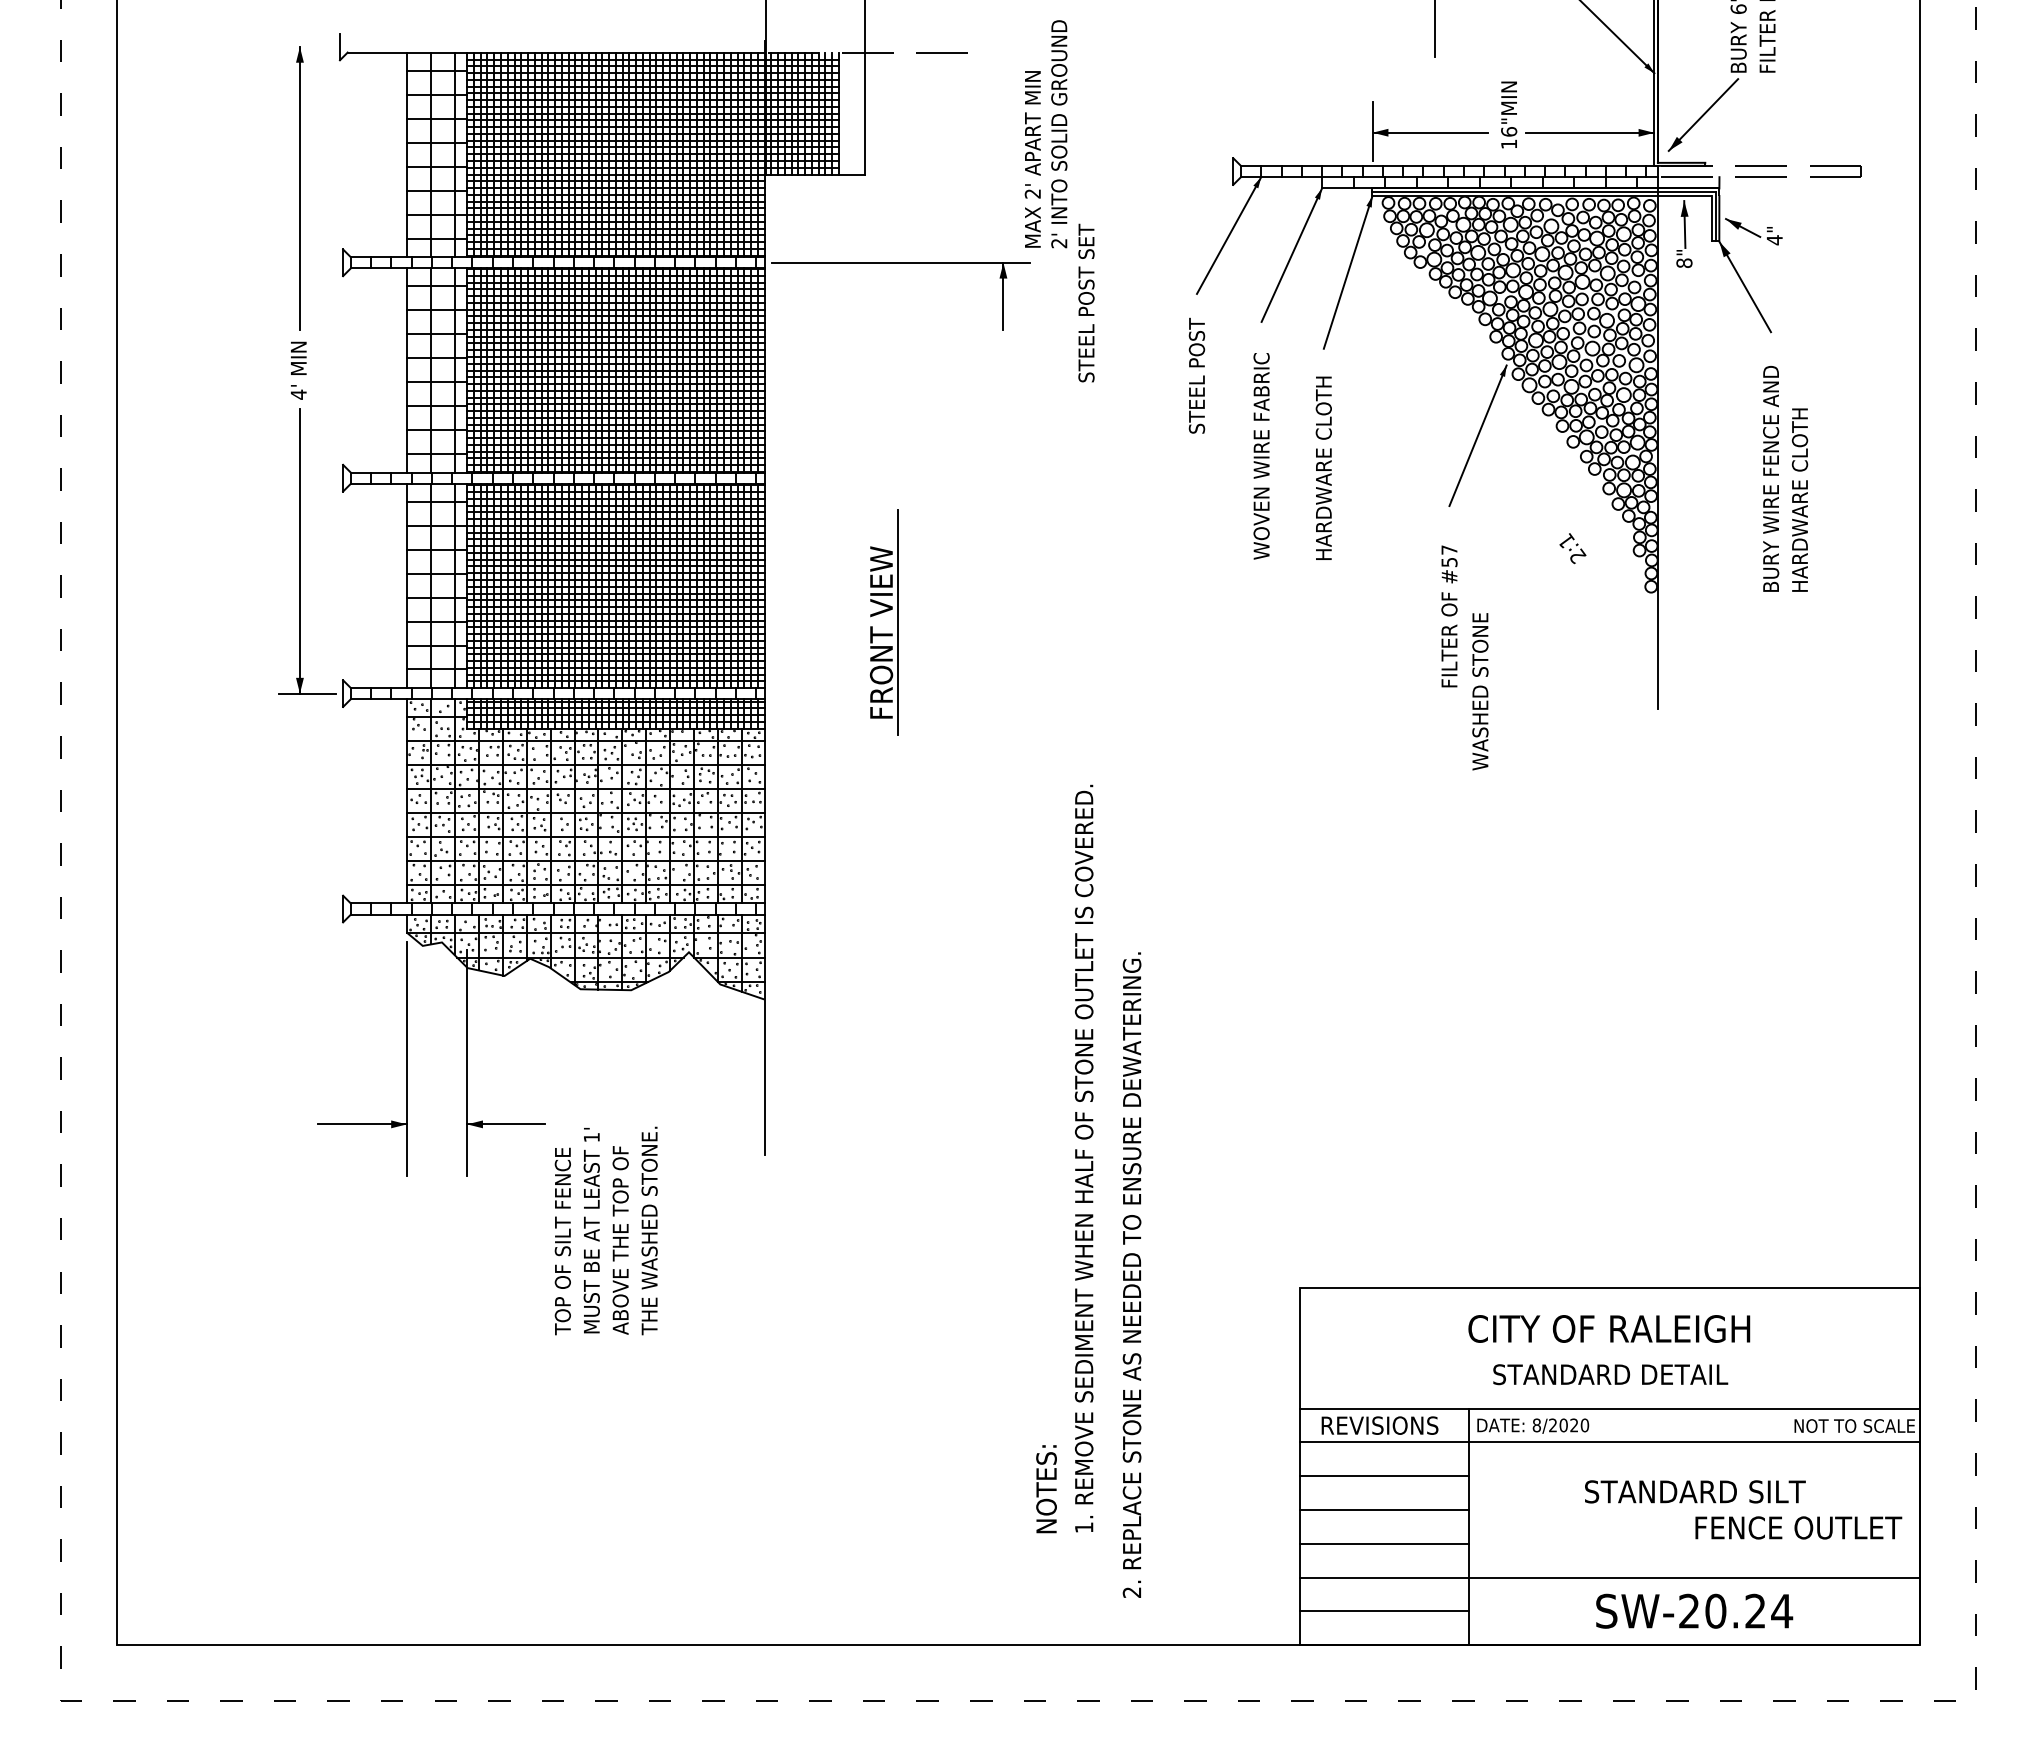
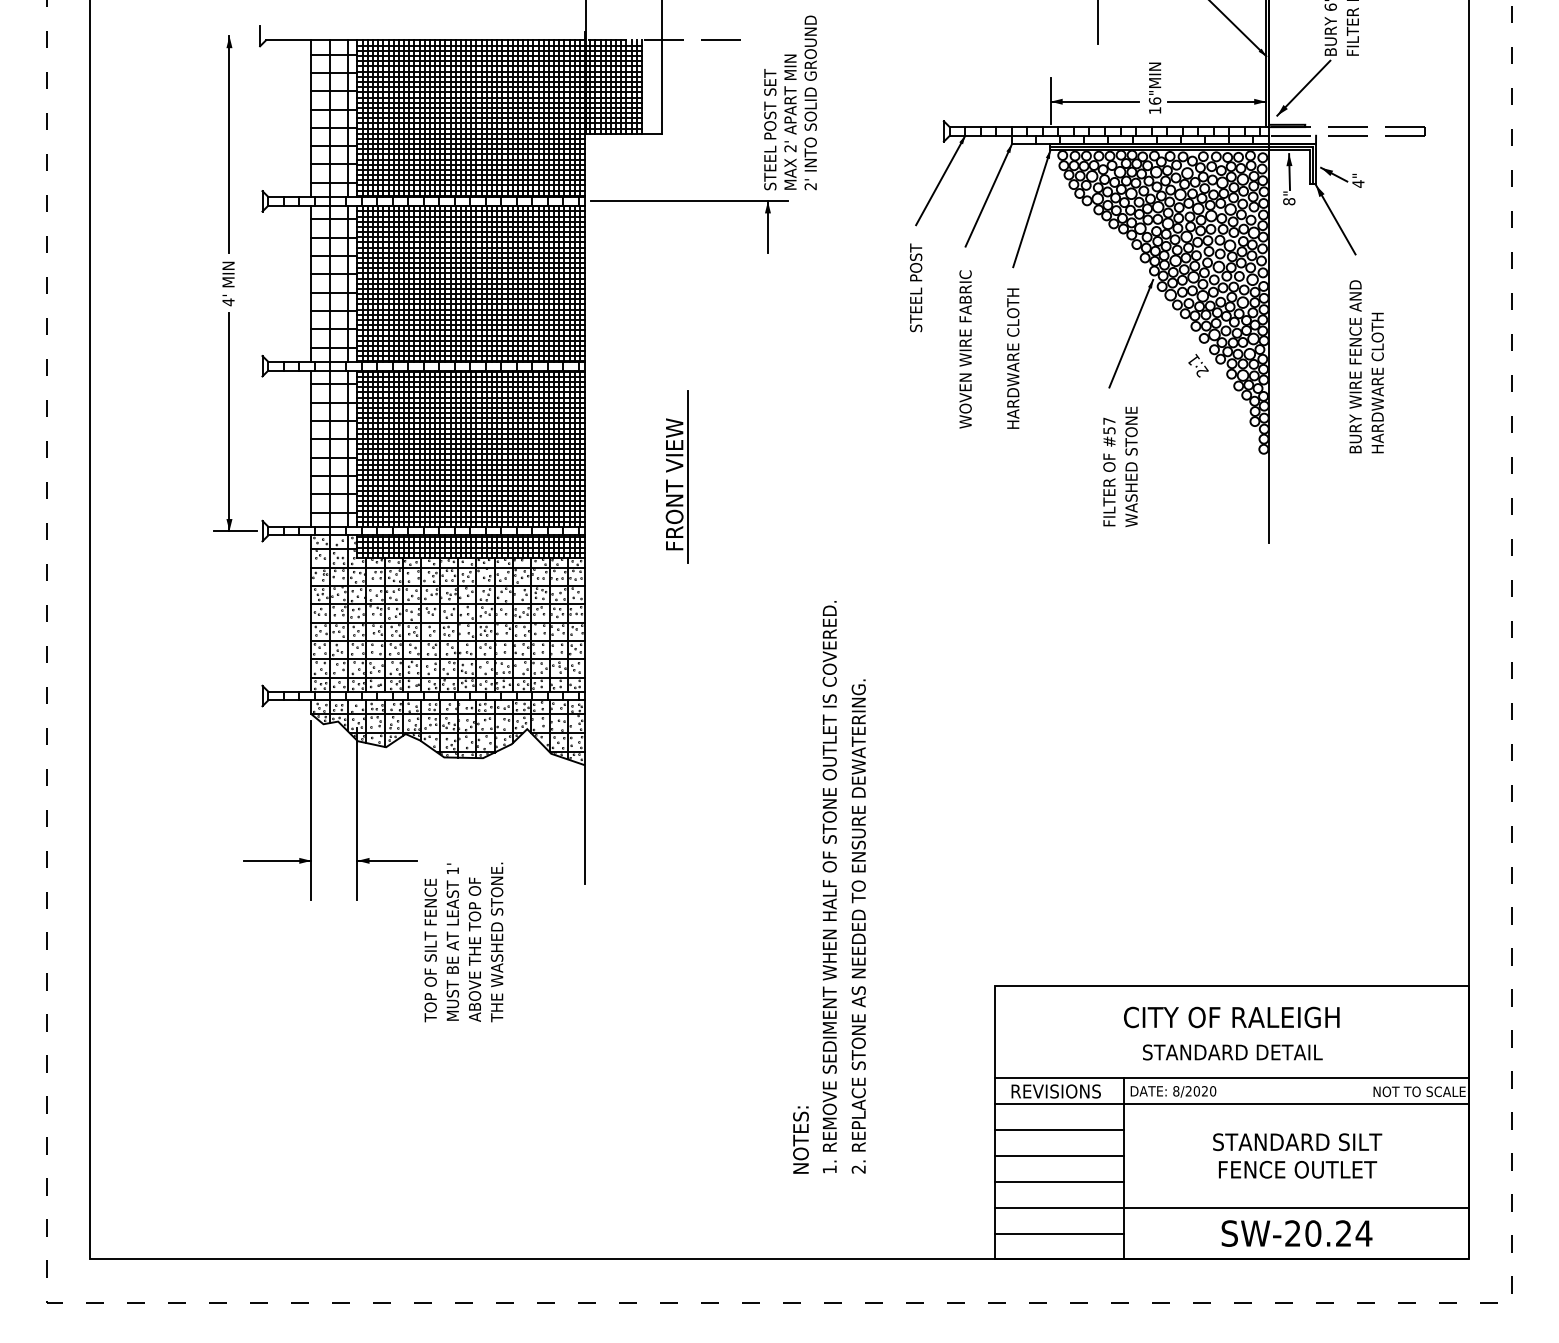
text: (1086, 302) -> (770, 129), moved
text: (1572, 548) -> (1198, 365), moved
text: (1480, 691) -> (1131, 466), moved
text: (1131, 1274) -> (858, 926), moved
text: (1798, 1527) -> (1297, 1169), moved

